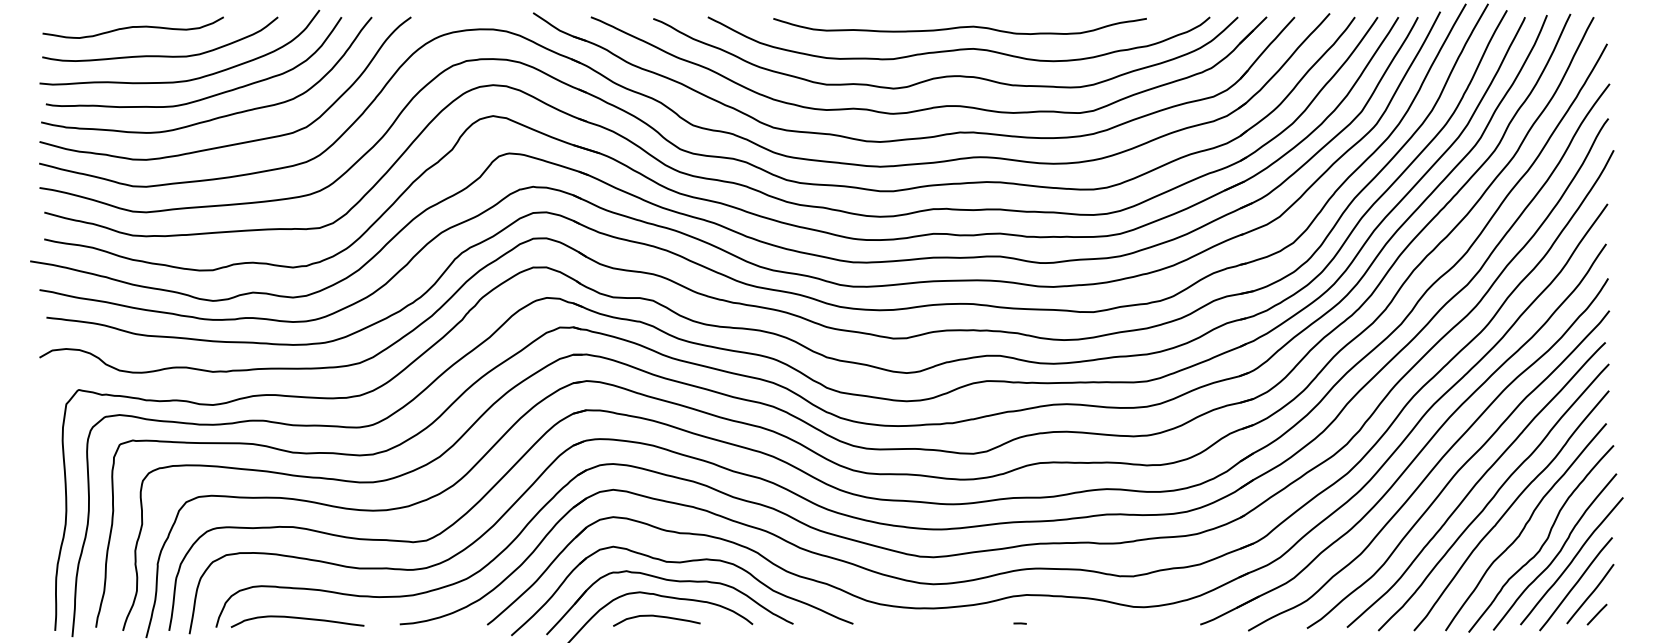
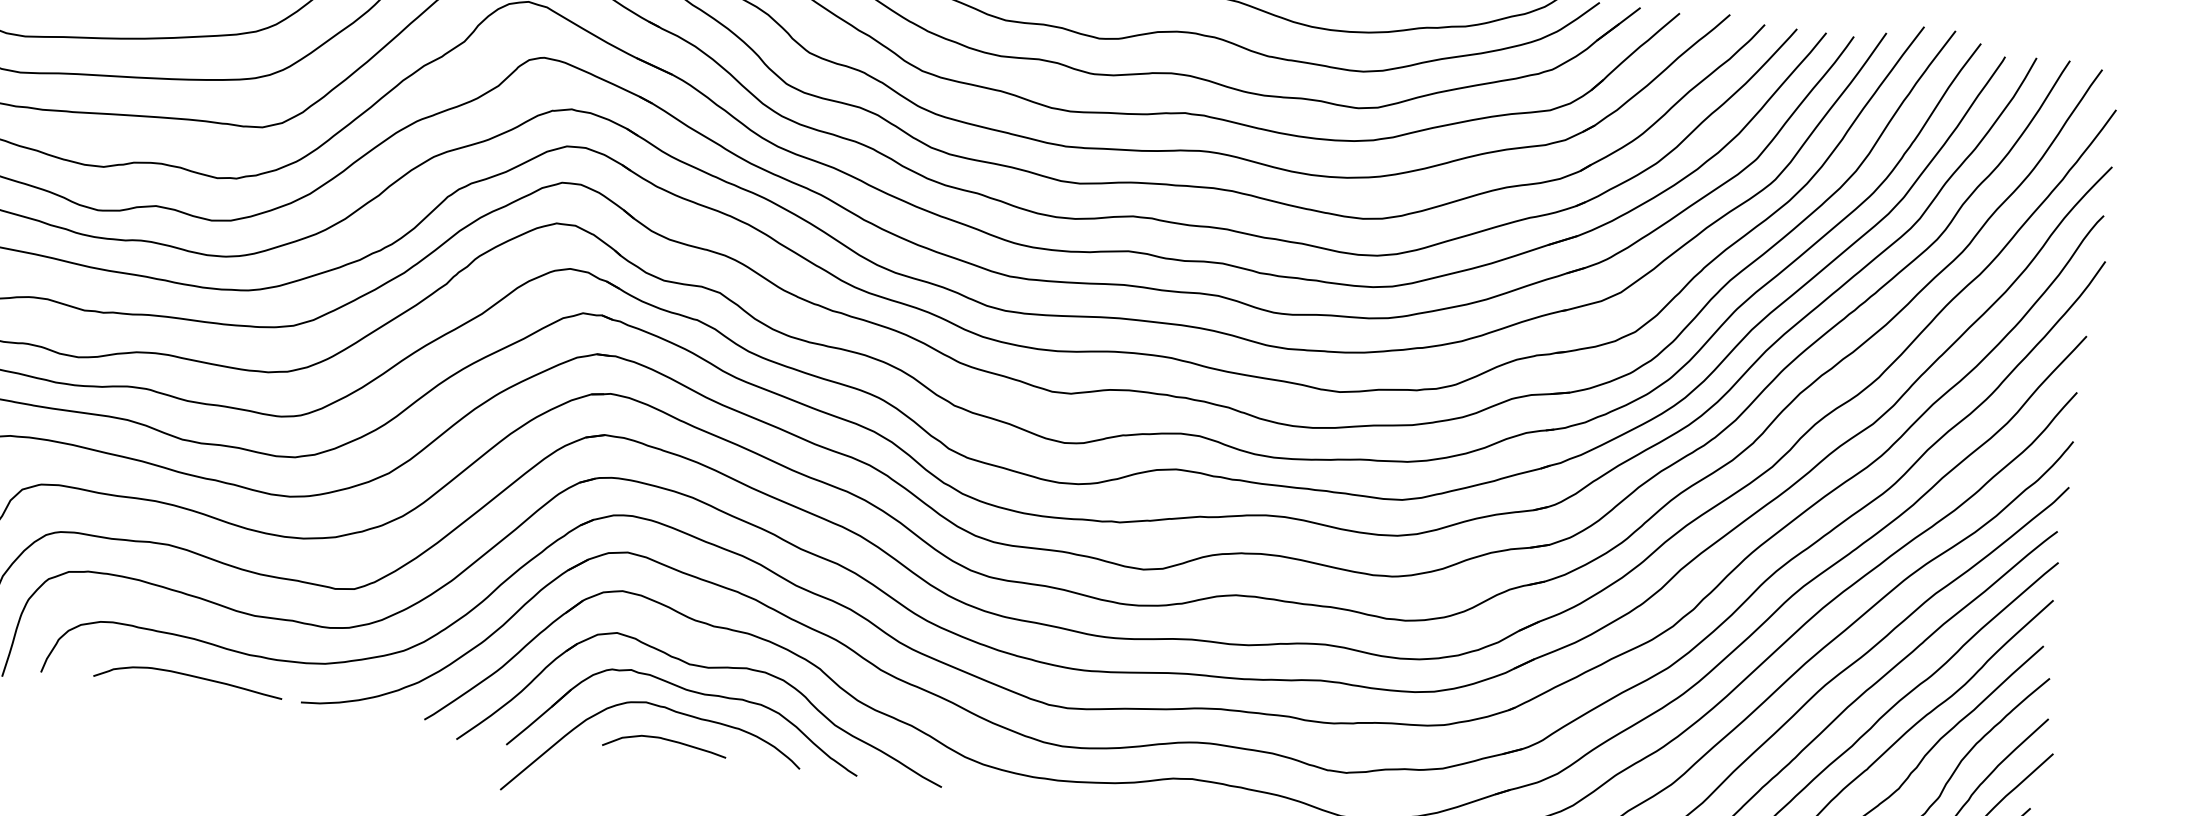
curve: (297, 618) -> (188, 676), moved

